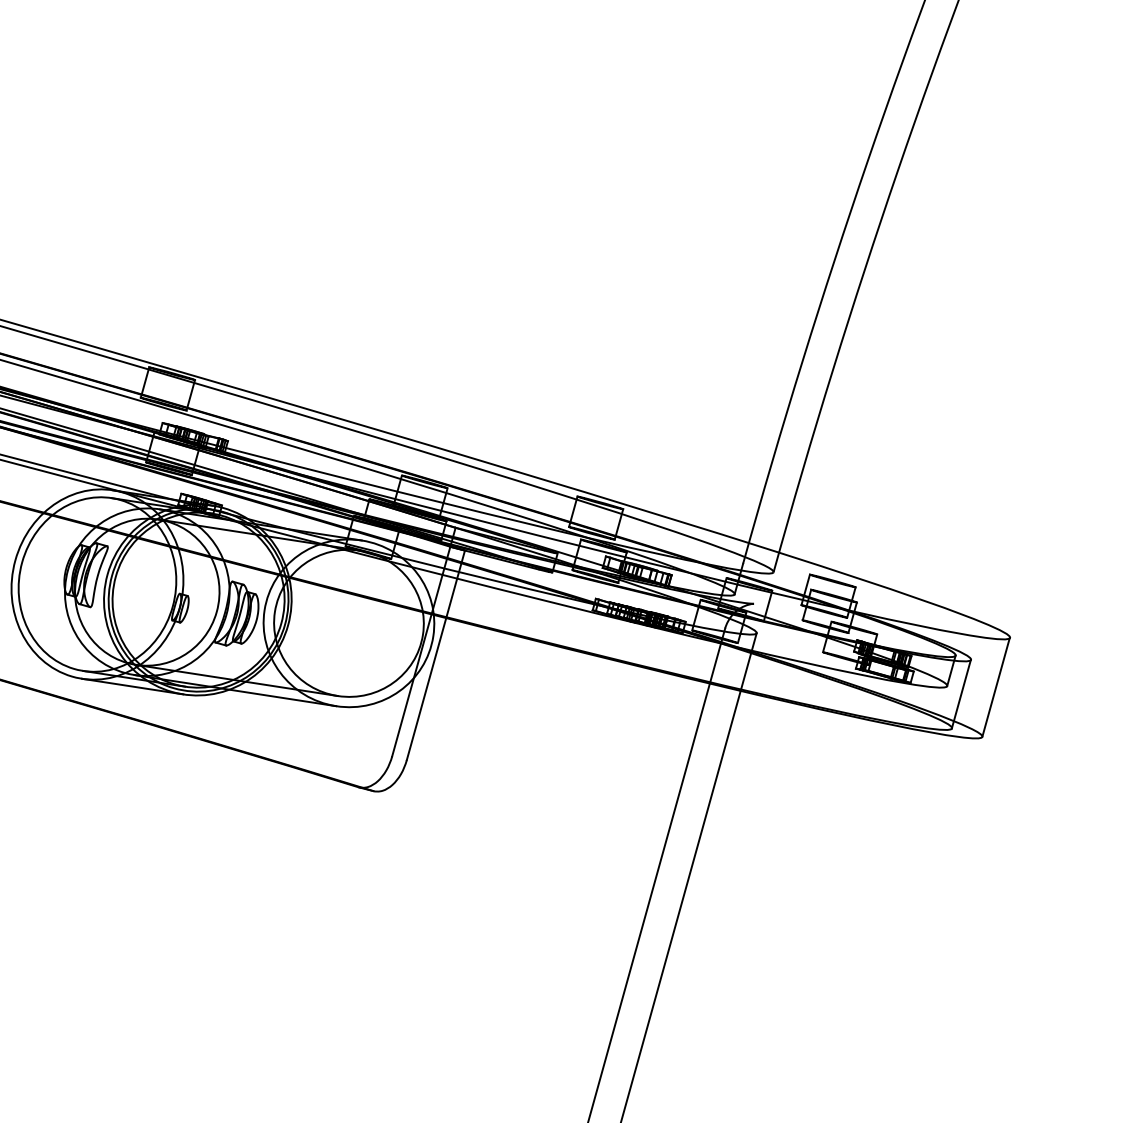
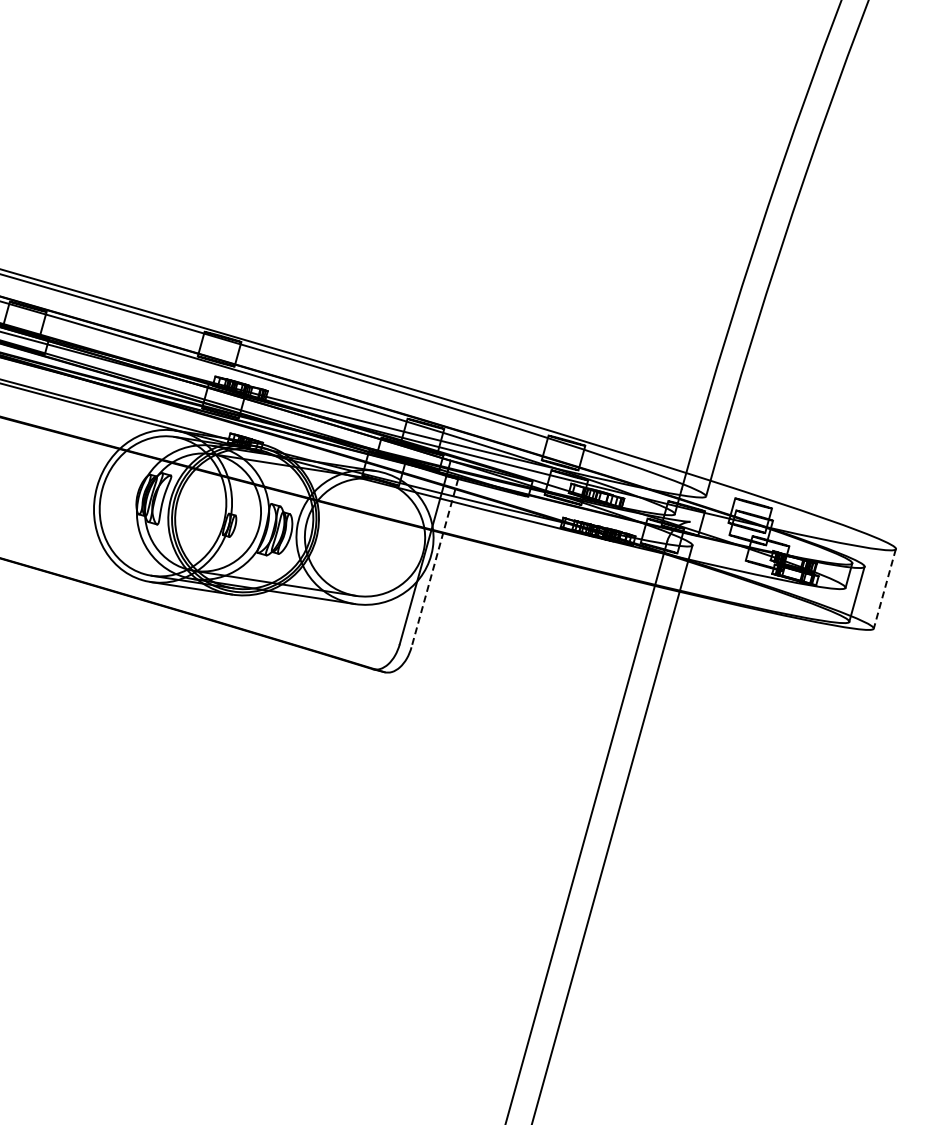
line: (435, 655) -> (434, 563), solid -> dashed
line: (995, 688) -> (884, 589), solid -> dashed

